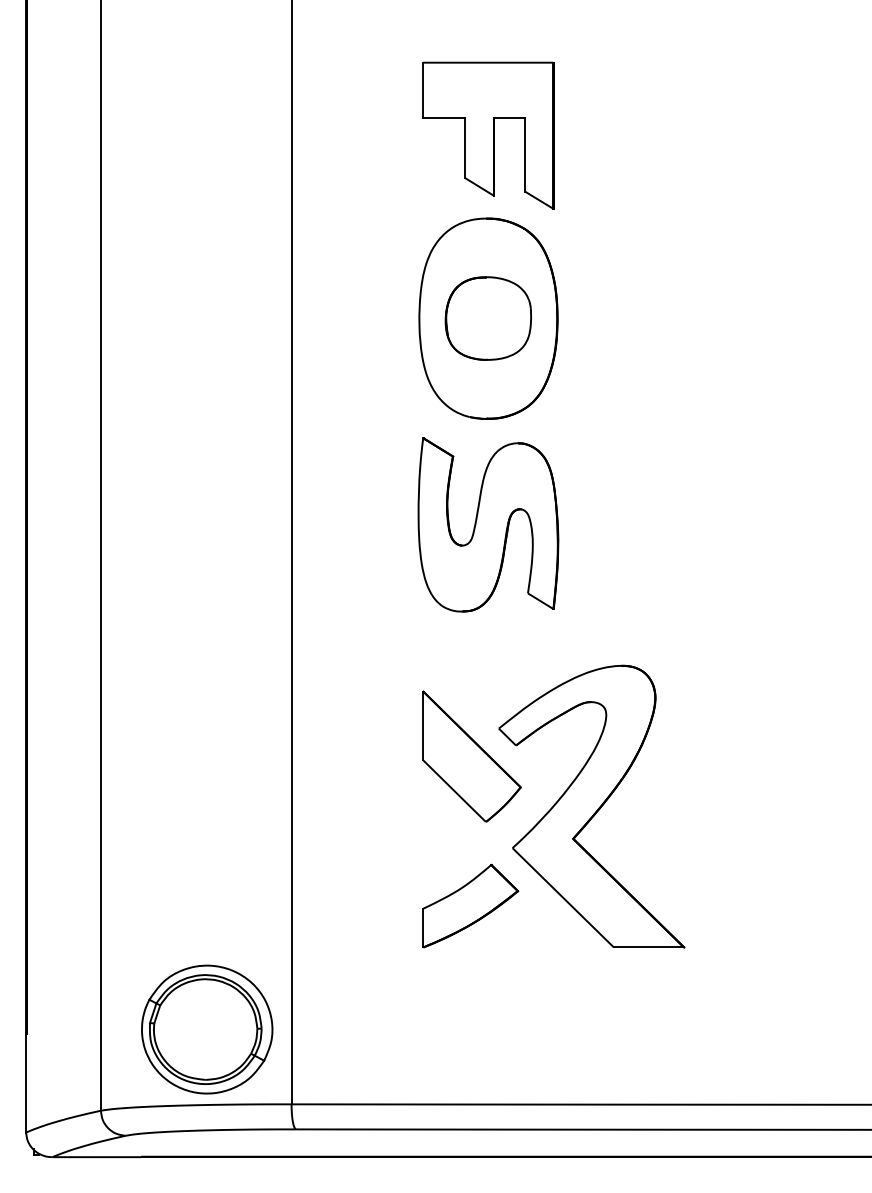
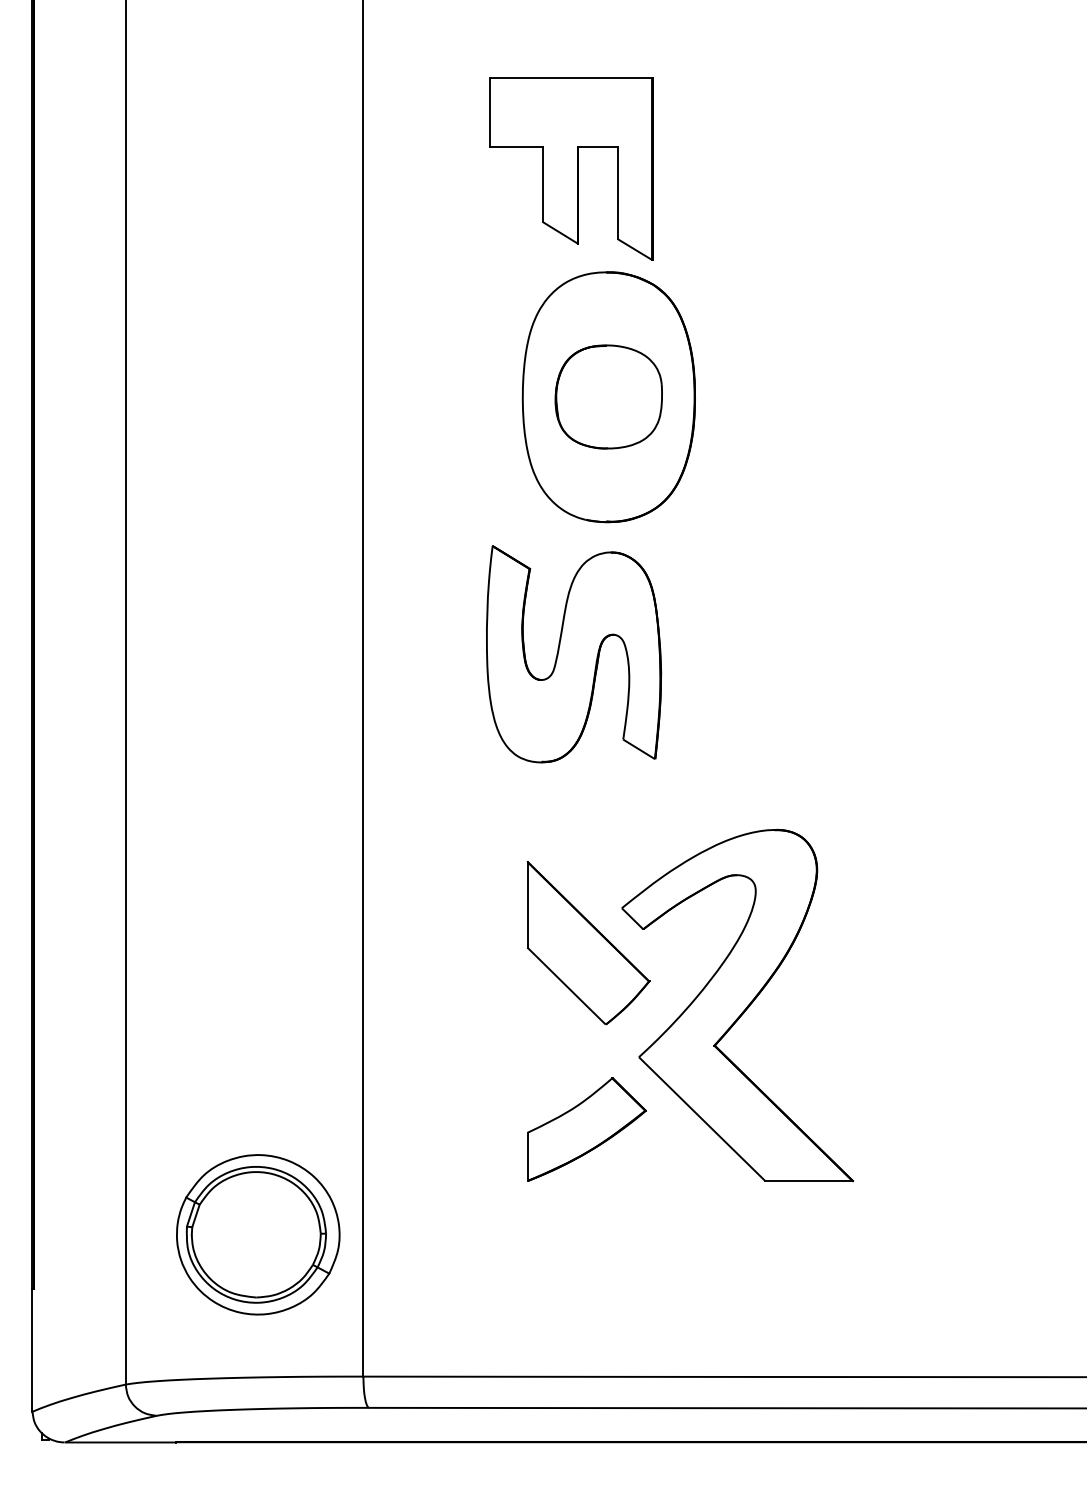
part: (488, 135) -> (571, 168), moved
part: (488, 524) -> (574, 653), moved
part: (207, 1029) -> (258, 1234), moved

